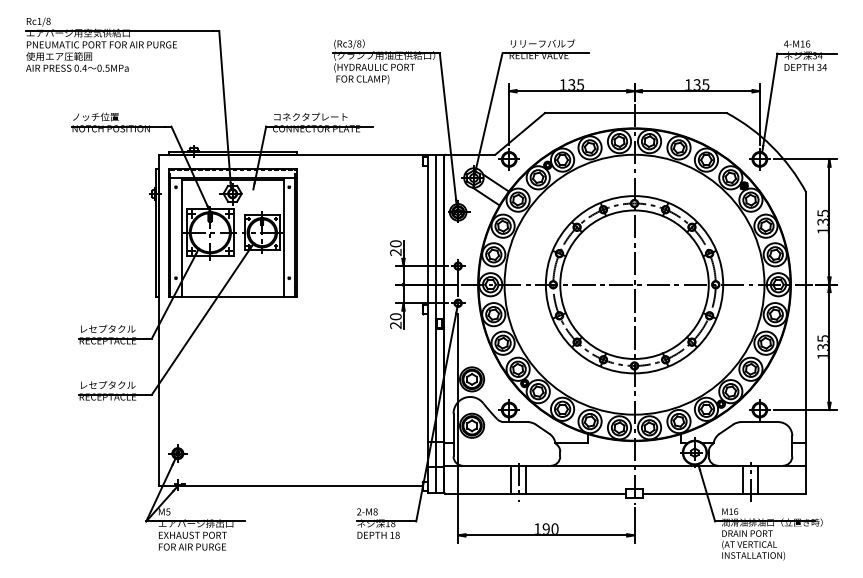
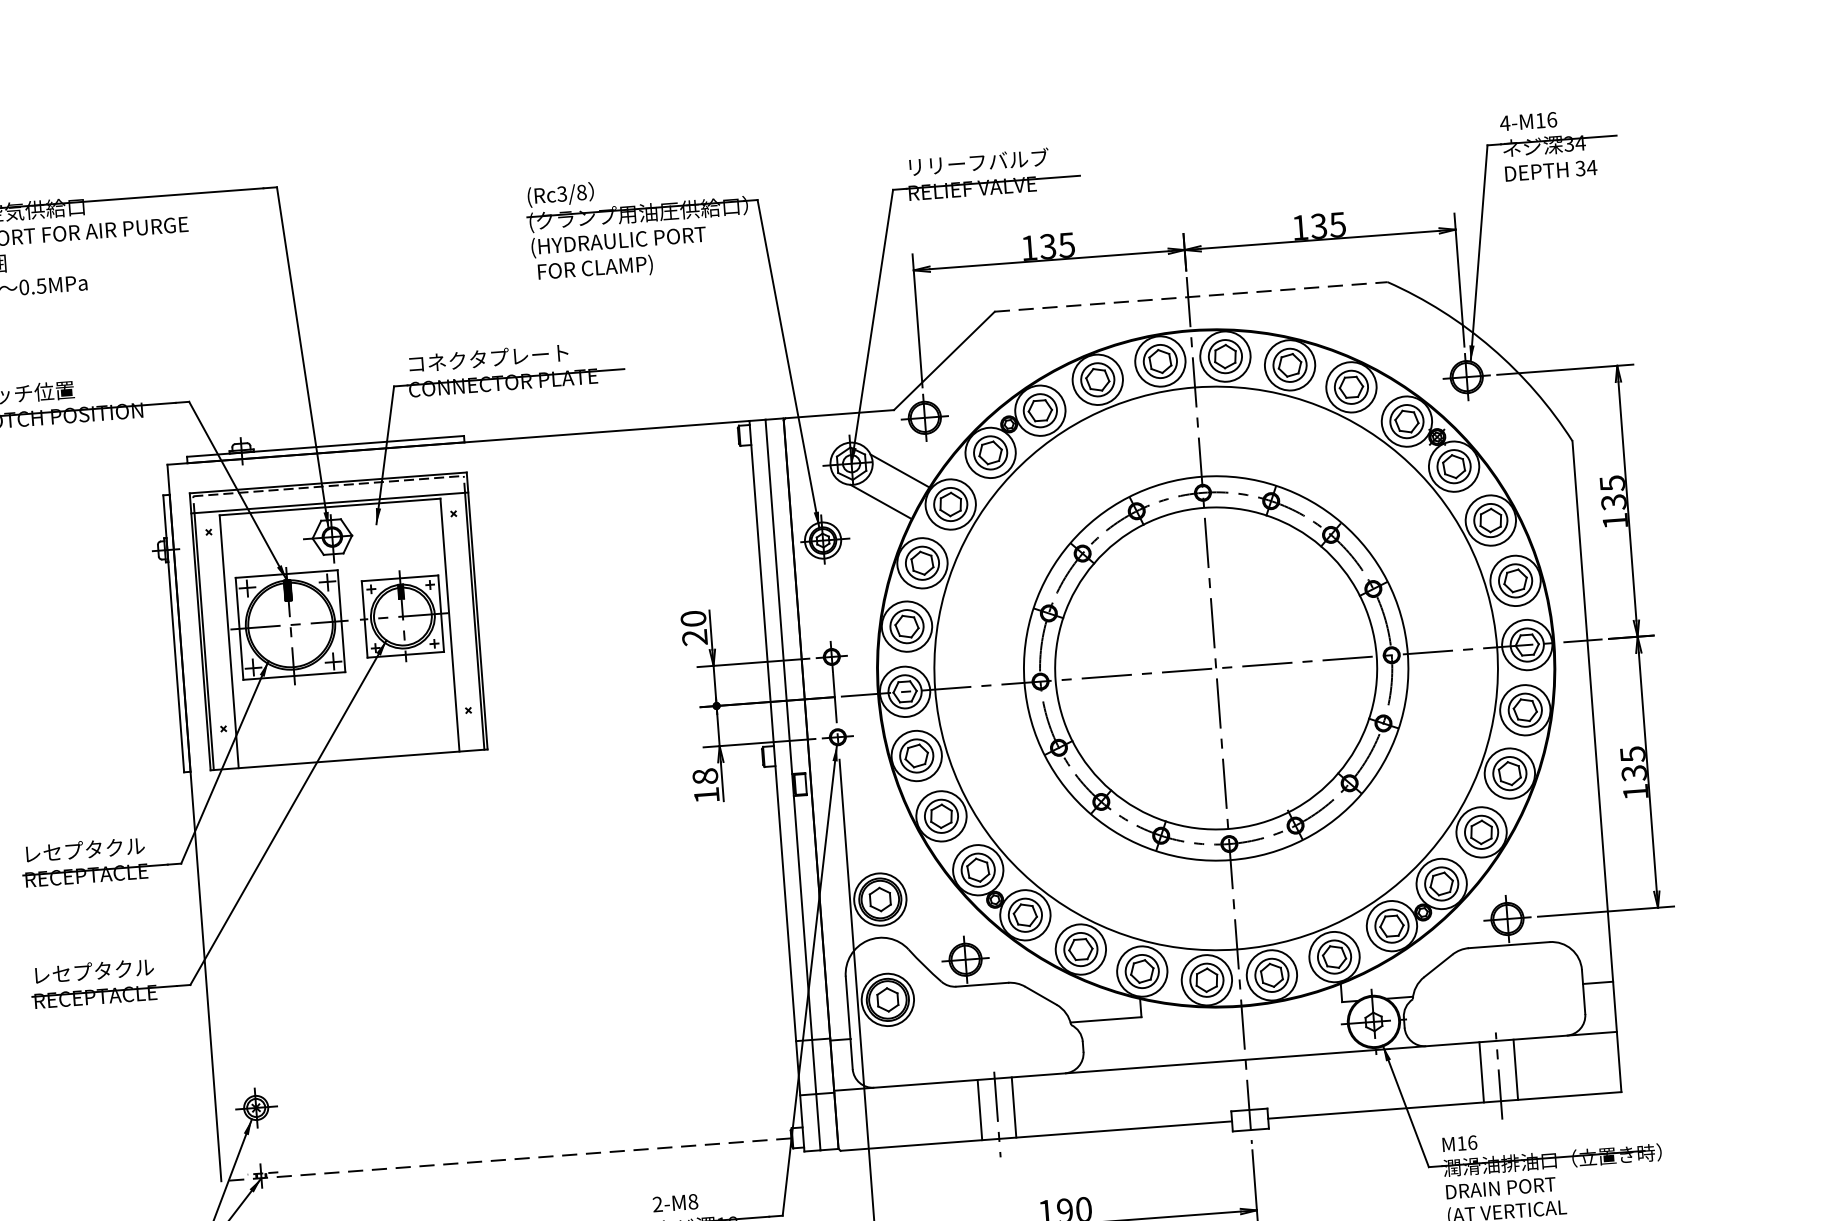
line: (635, 113) -> (1190, 298), solid -> dashed
text: (395, 321) -> (705, 786), 20 -> 18
line: (291, 486) -> (507, 1160), solid -> dashed

